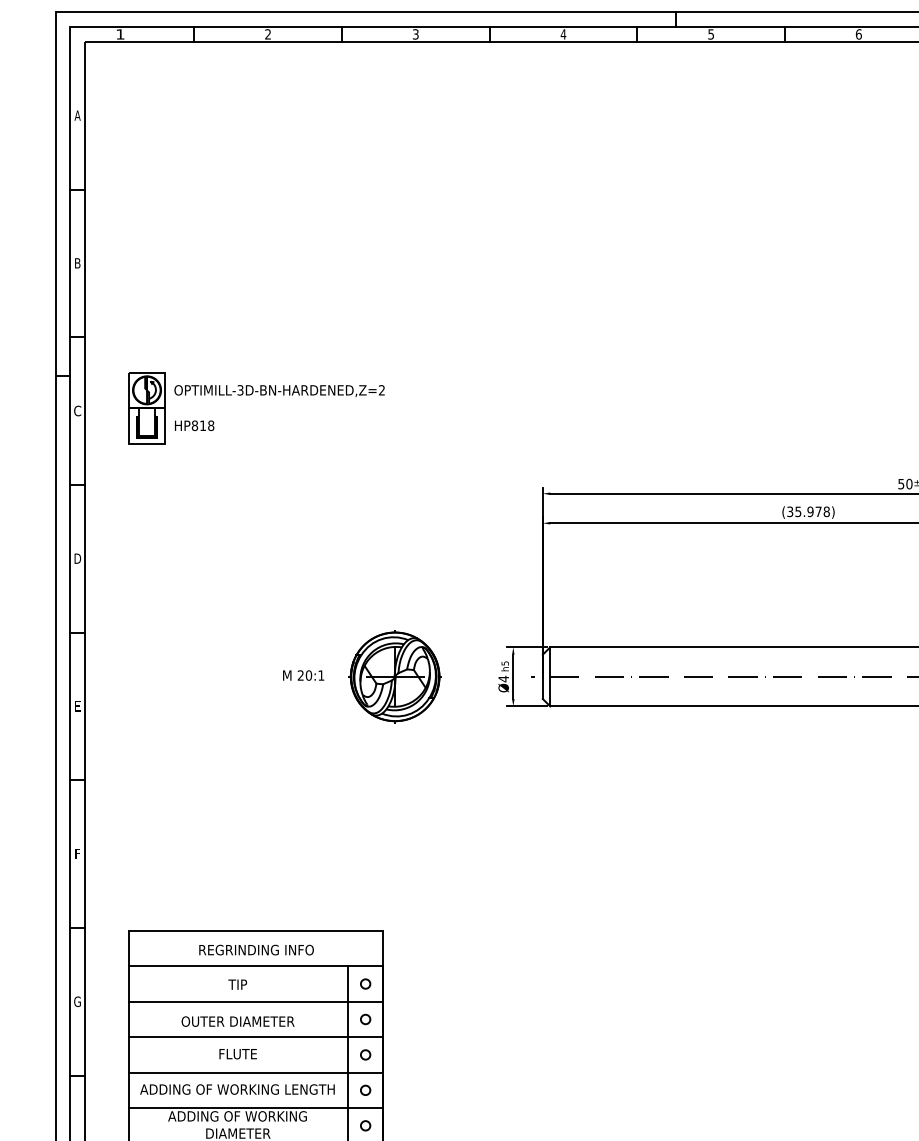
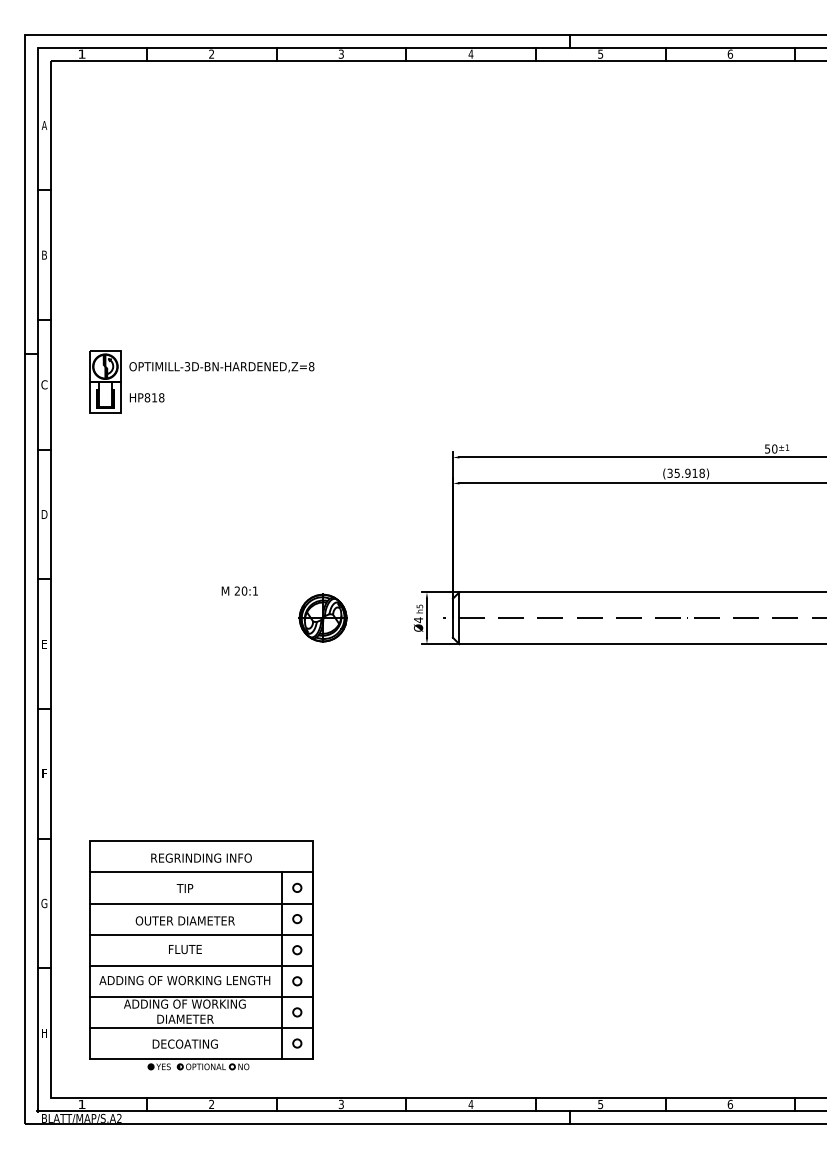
text: (381, 390) -> (311, 366), OPTIMILL-3D-BN-HARDENED,Z=2 -> OPTIMILL-3D-BN-HARDENED,Z=8
text: (818, 510) -> (694, 472), (35.978) -> (35.918)
text: (303, 674) -> (239, 590), moved
part: (394, 676) -> (322, 617), size x0.6

